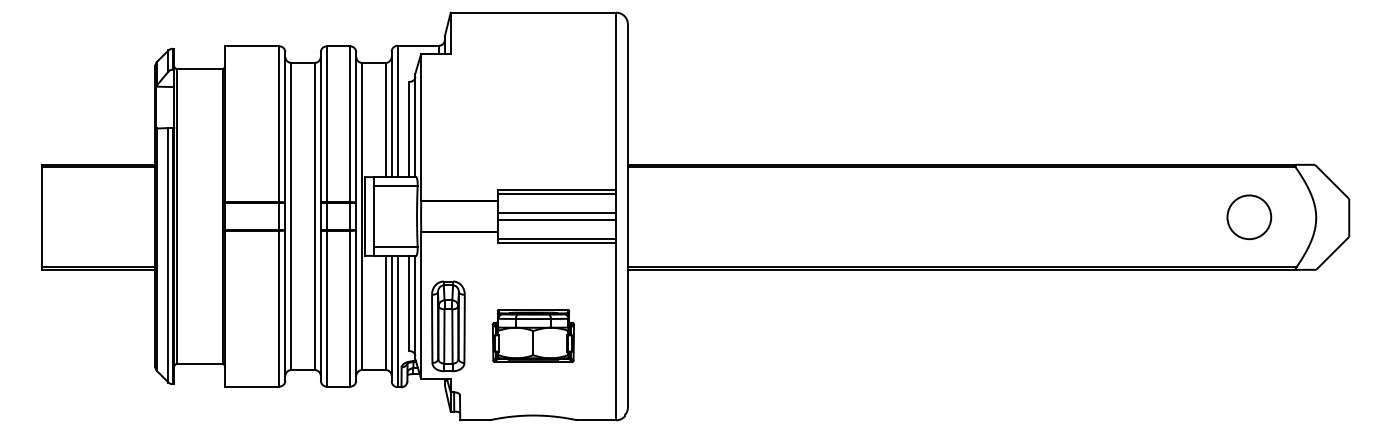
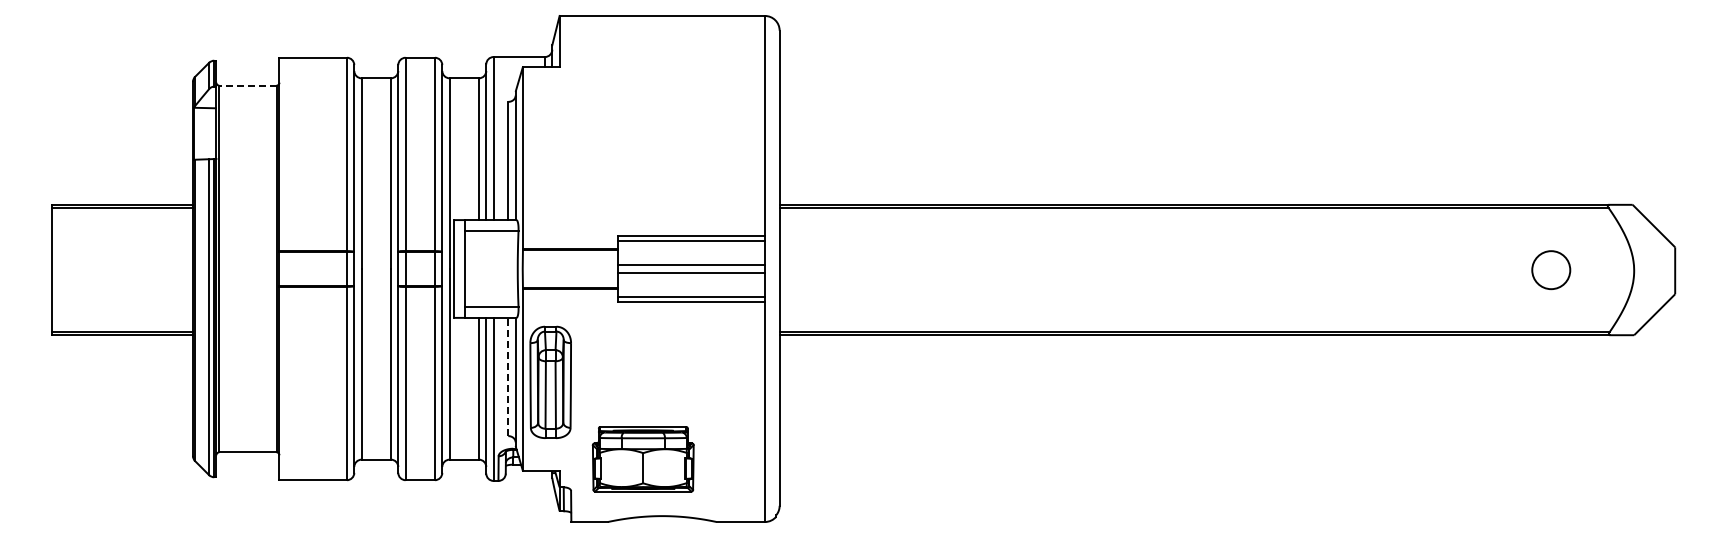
line: (199, 68) -> (247, 85), solid -> dashed
circle: (1249, 217) -> (1551, 270), size x0.7
line: (409, 303) -> (508, 376), solid -> dashed
part: (448, 325) -> (550, 381), moved
part: (532, 336) -> (642, 459), moved

